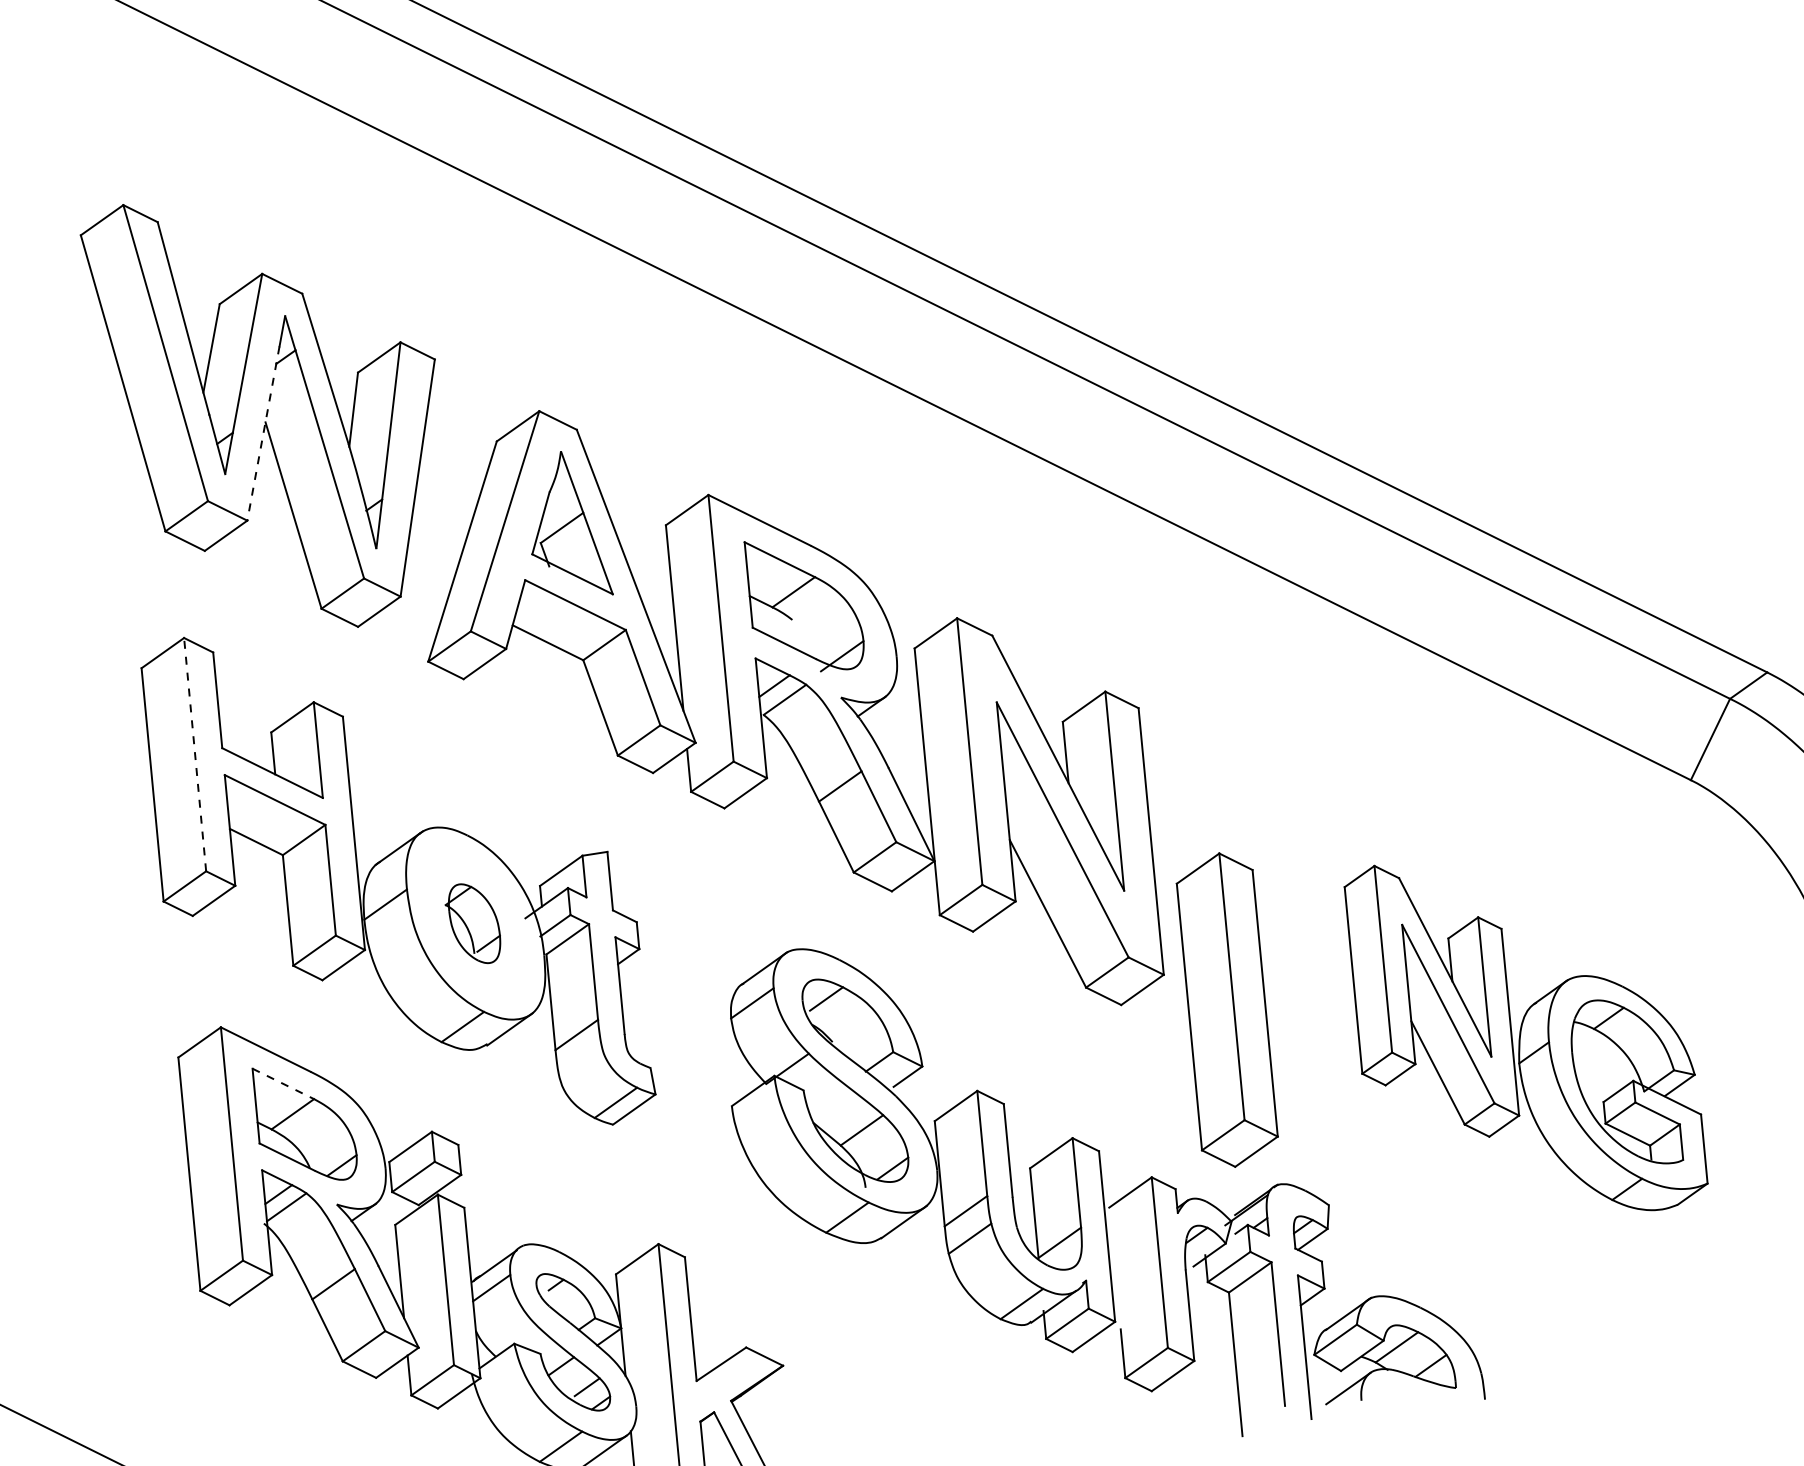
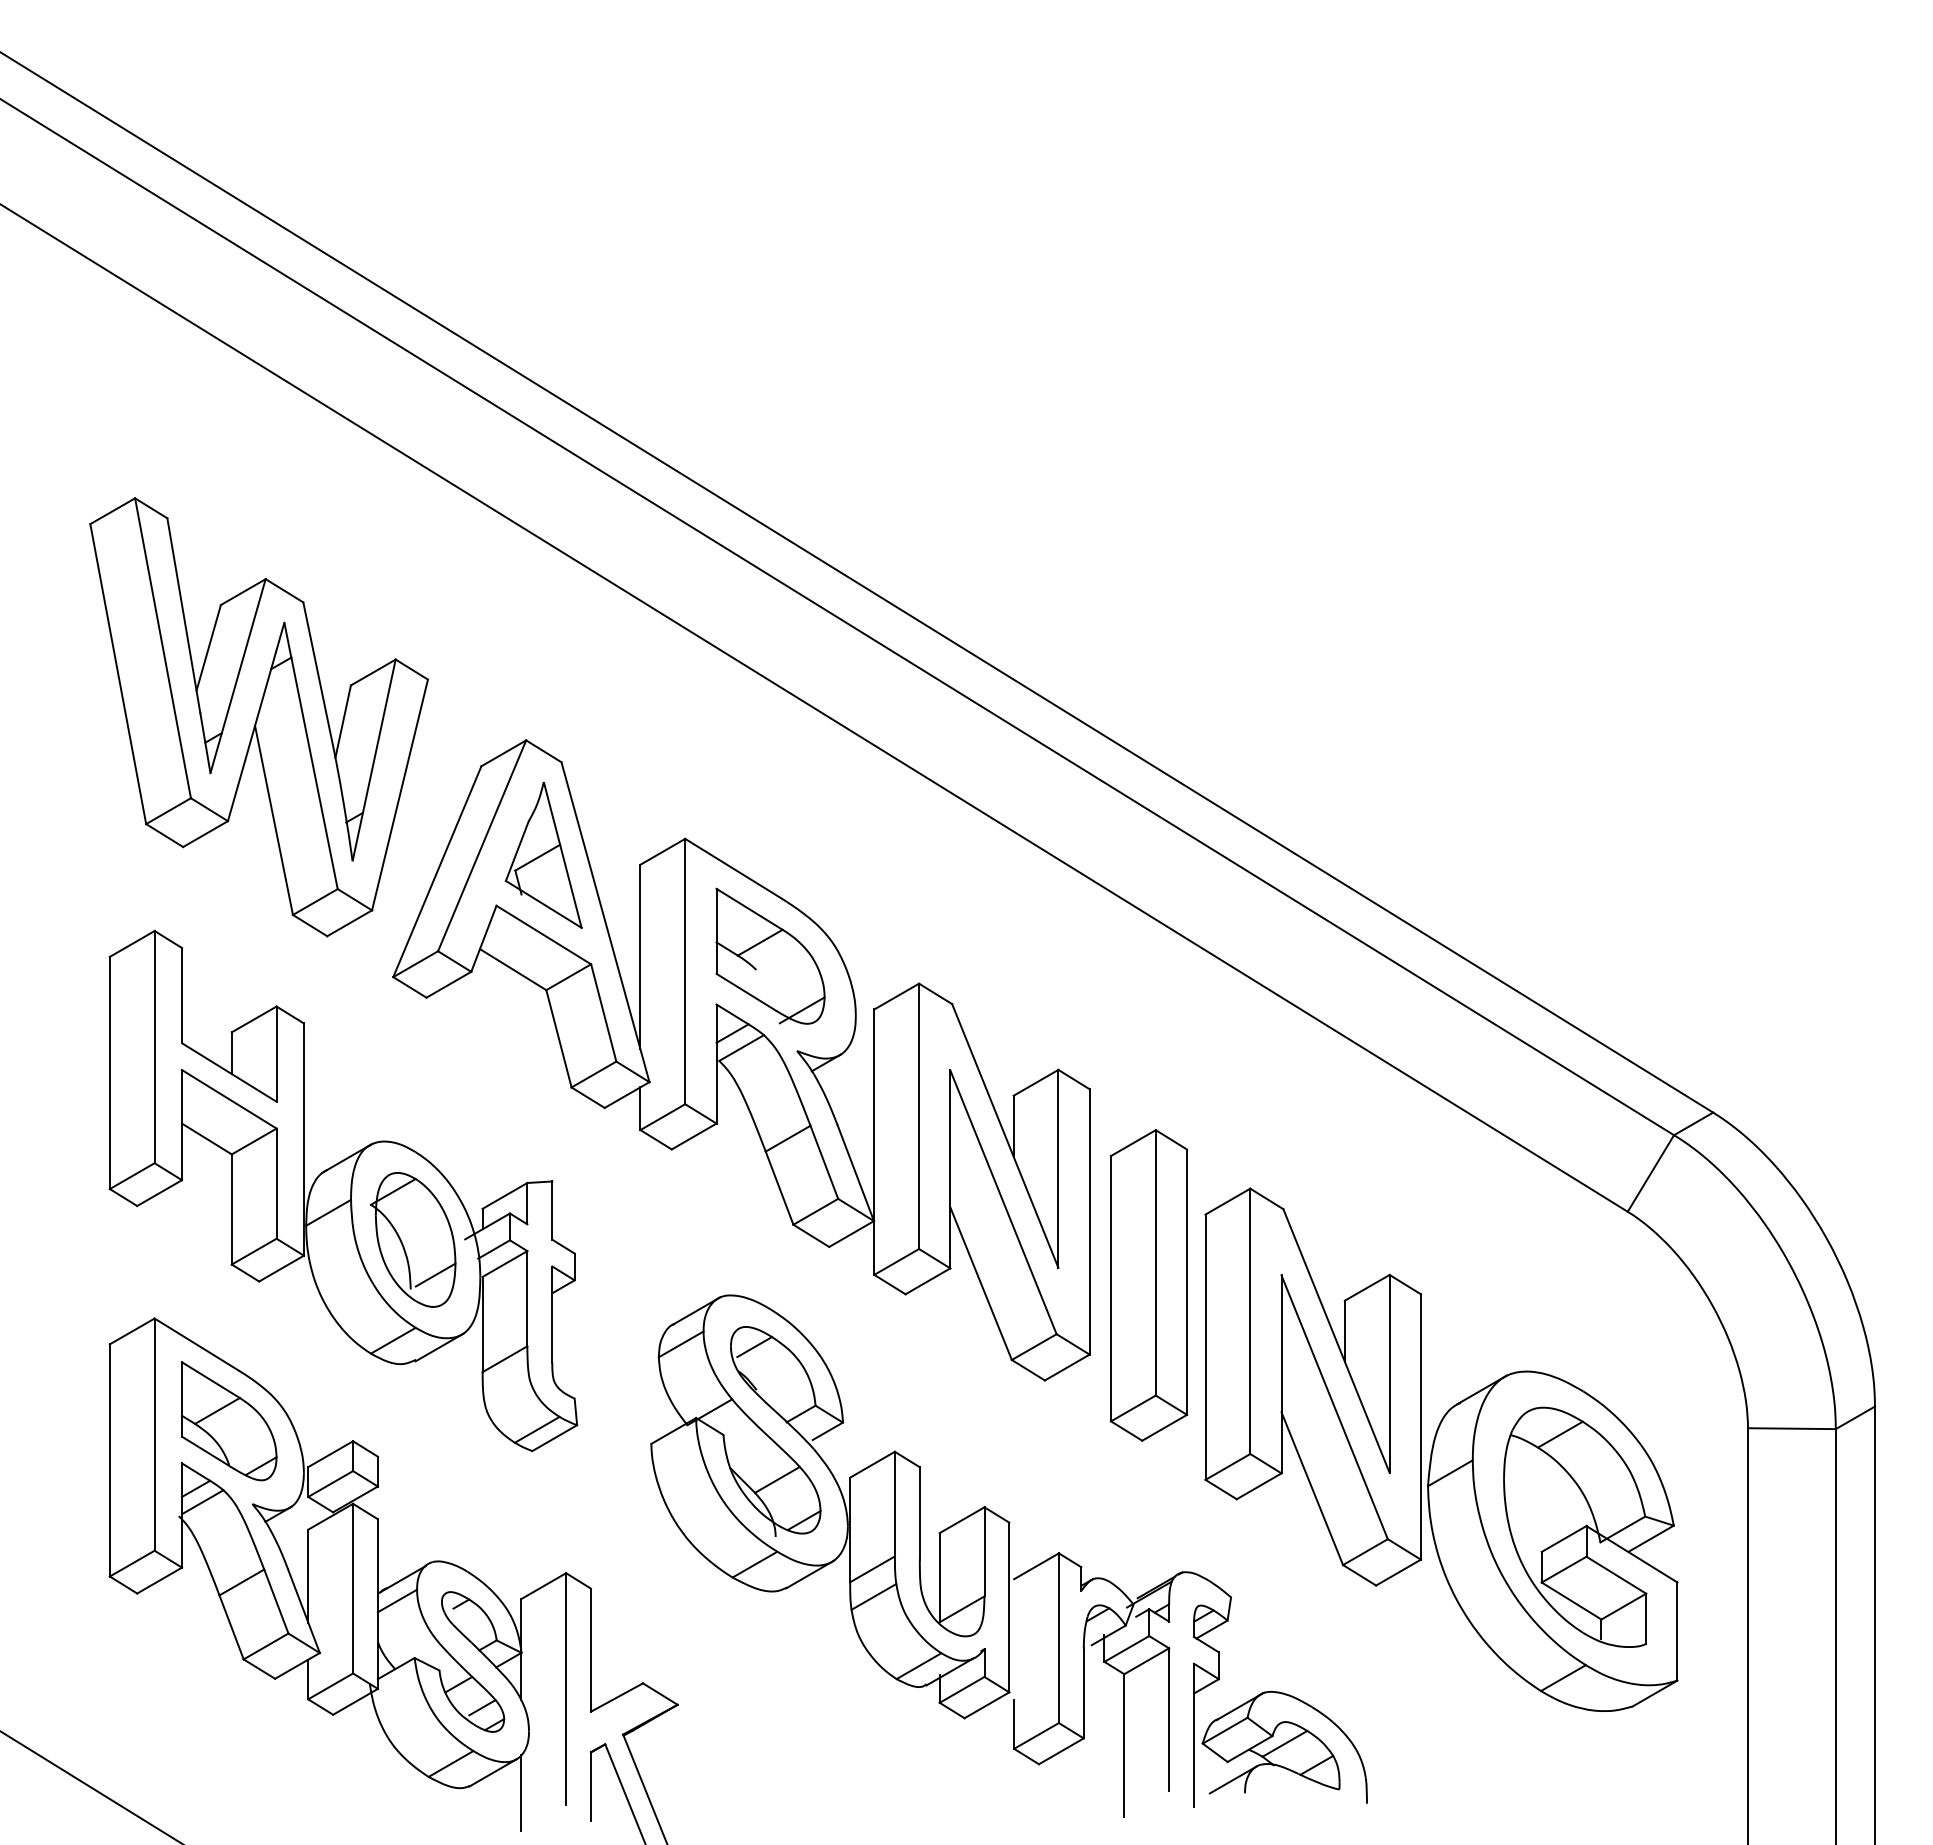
line: (262, 433) -> (251, 736), dashed -> solid
line: (194, 754) -> (154, 1046), dashed -> solid
part: (472, 923) -> (412, 1239), size x1.67
part: (1226, 1010) -> (1148, 1285), moved
part: (1526, 1036) -> (1441, 1449), size x1.43
line: (283, 1084) -> (211, 1380), dashed -> solid

